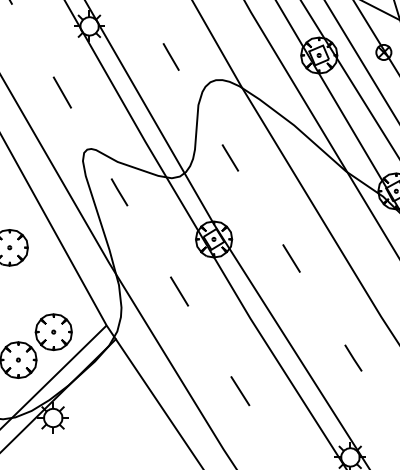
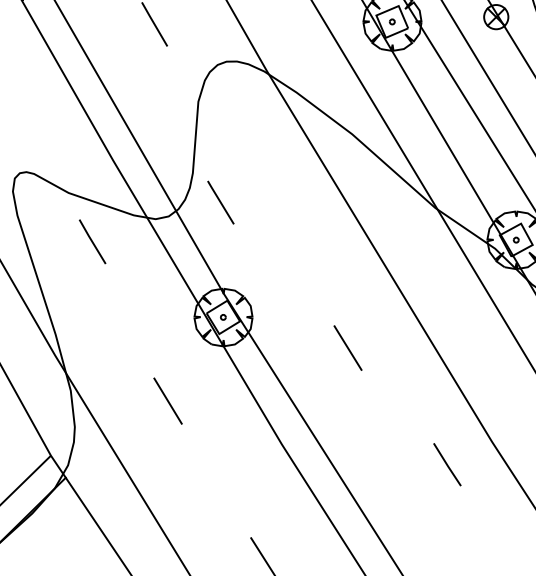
line: (230, 157) -> (221, 201), moved
line: (119, 192) -> (92, 242), moved
line: (353, 357) -> (447, 463), moved

